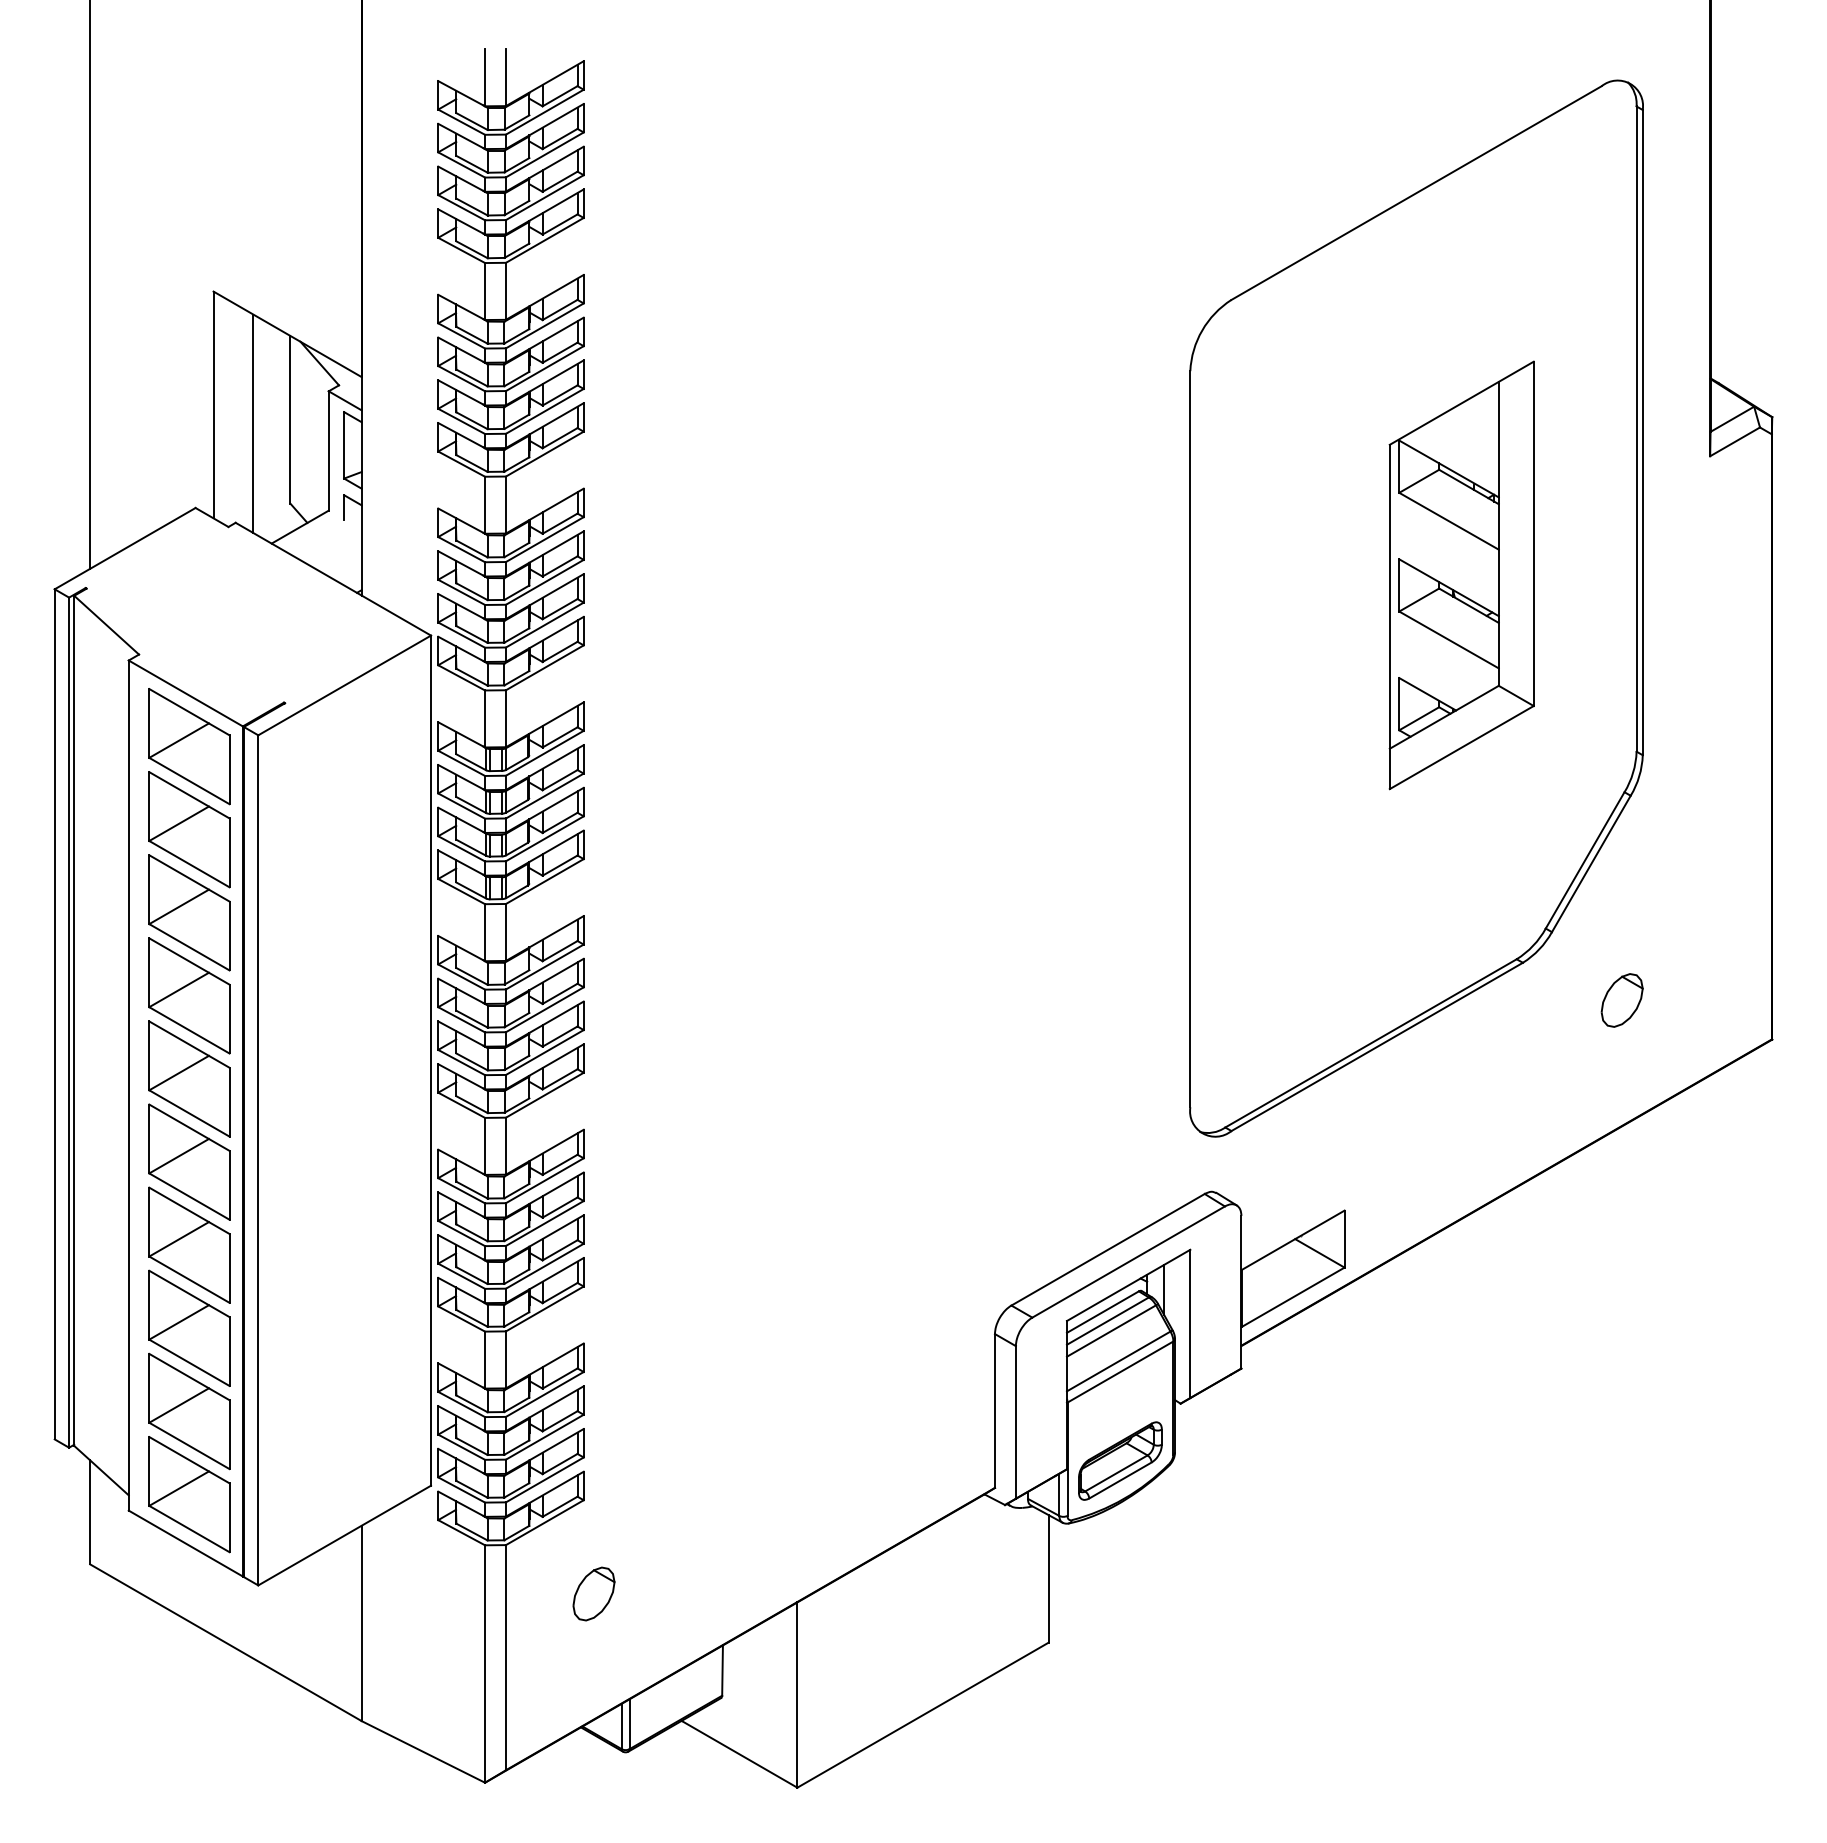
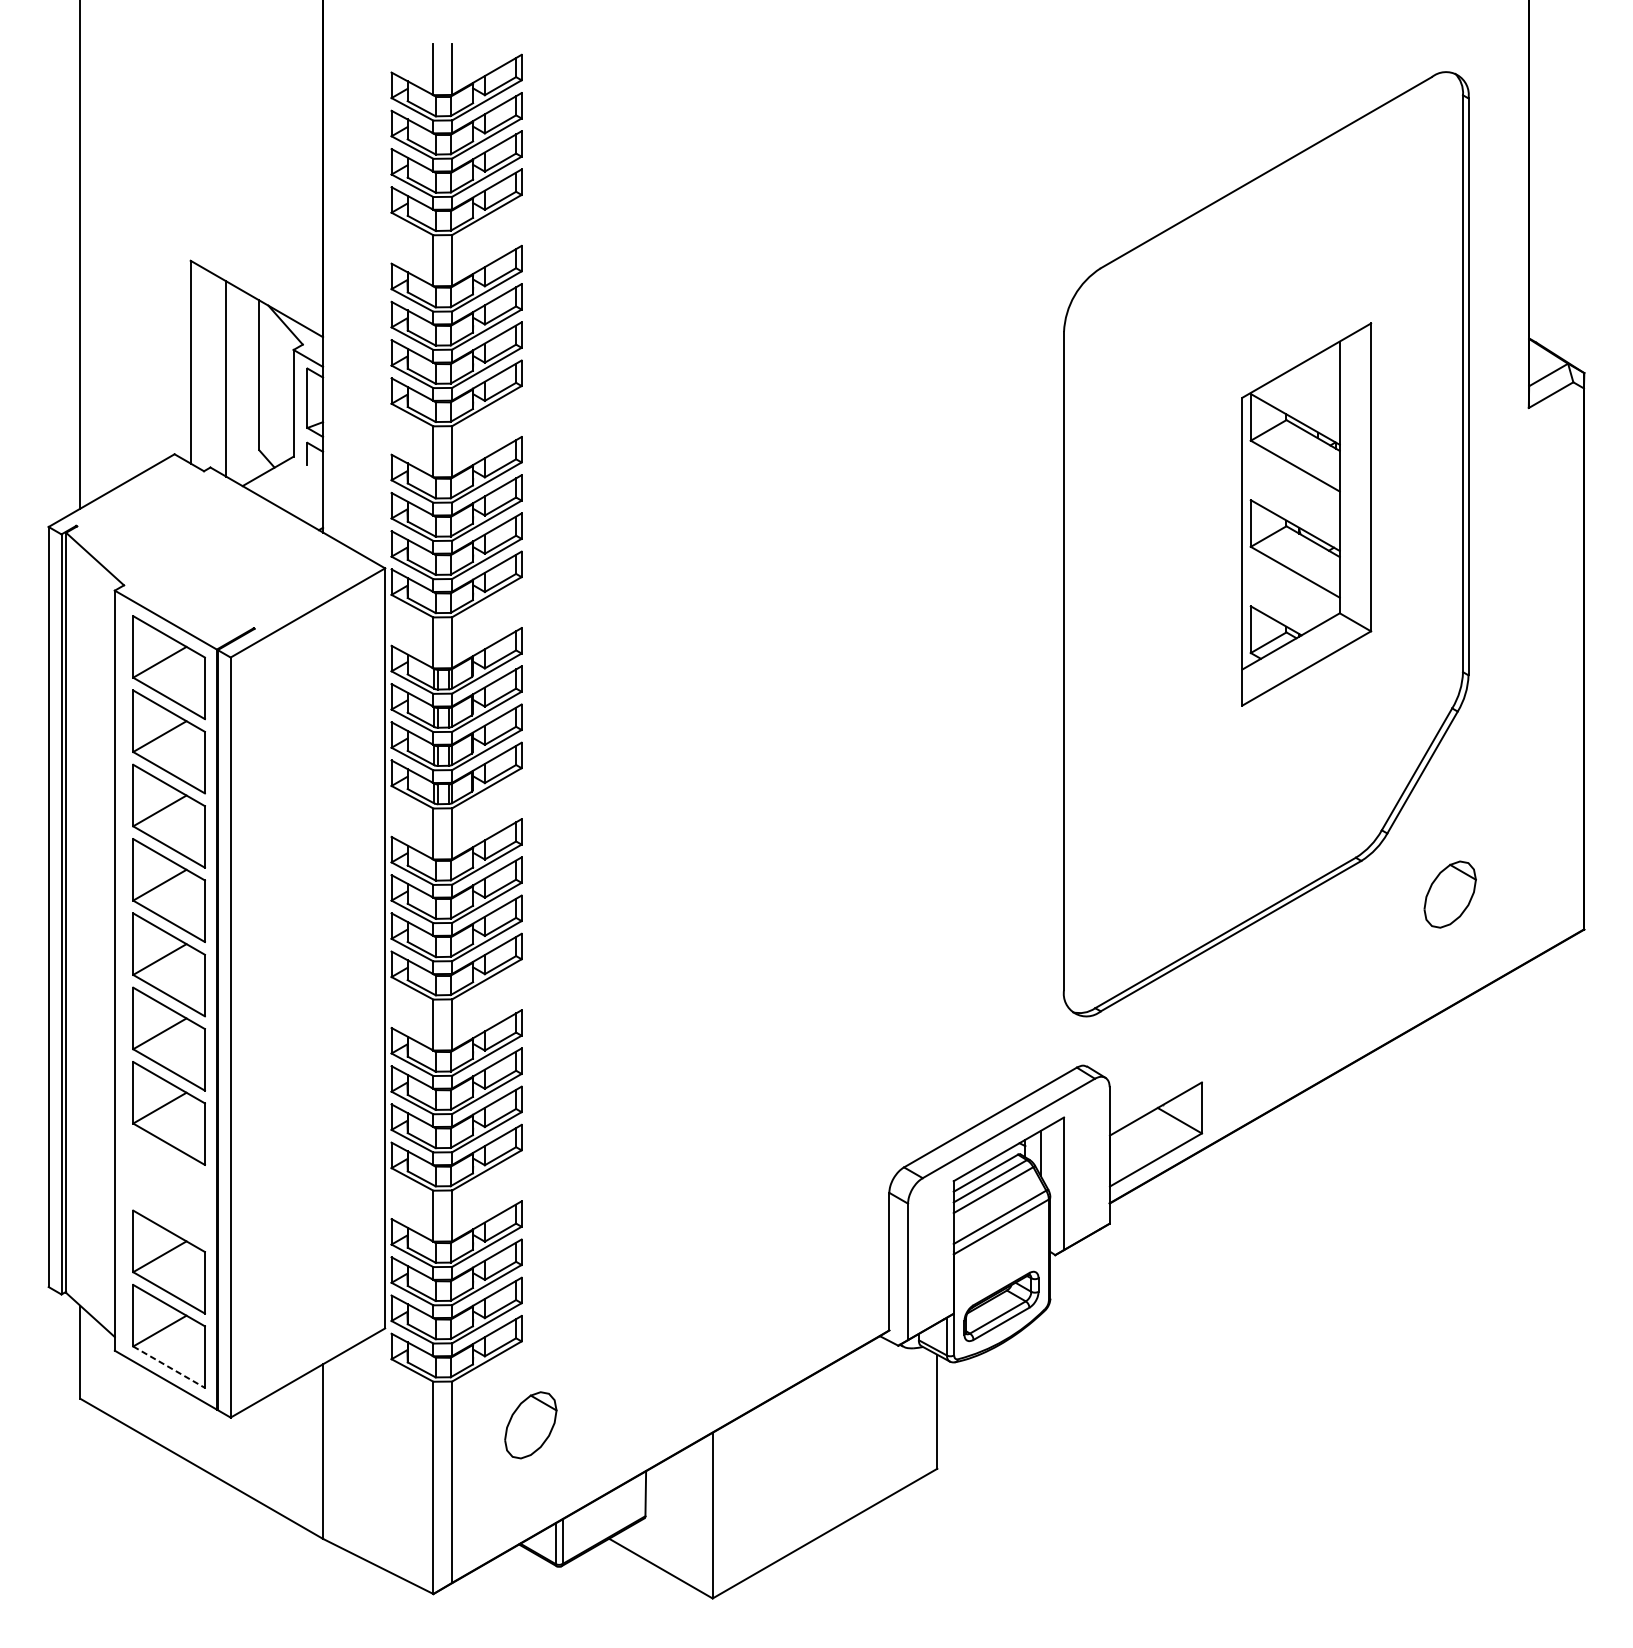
part: (1621, 1000) -> (1449, 894), size x1.4
part: (189, 1327) -> (169, 1187), removed
line: (189, 1529) -> (169, 1367), solid -> dashed
part: (593, 1593) -> (530, 1424), size x1.4

